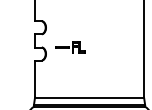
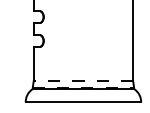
part: (69, 46) -> (65, 34), removed
line: (89, 97) -> (83, 80), solid -> dashed
line: (89, 105) -> (83, 87), solid -> dashed

